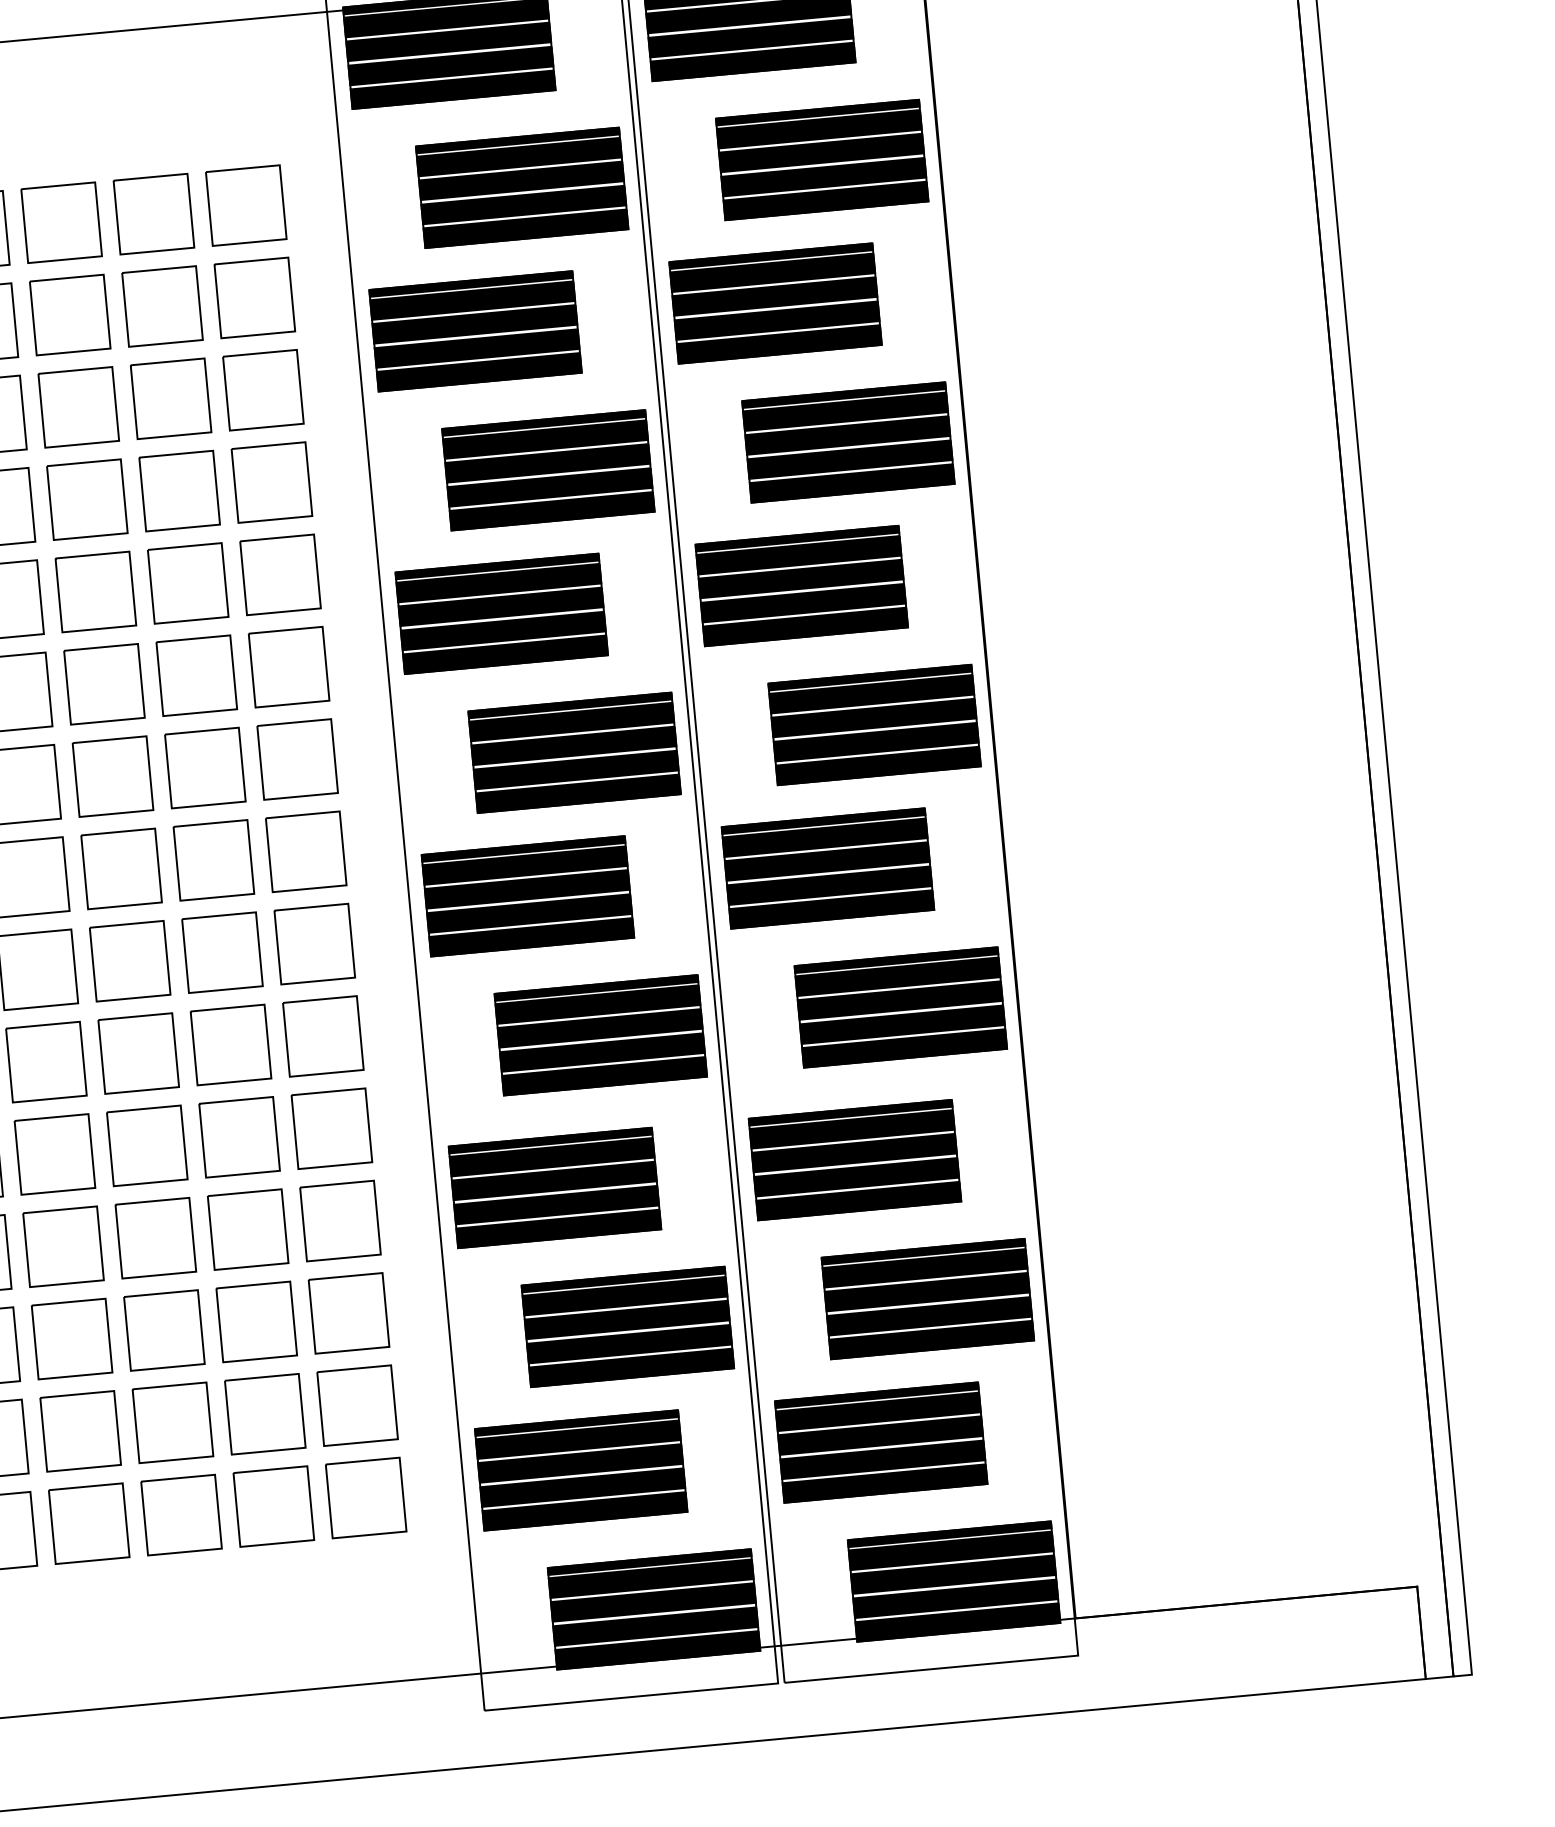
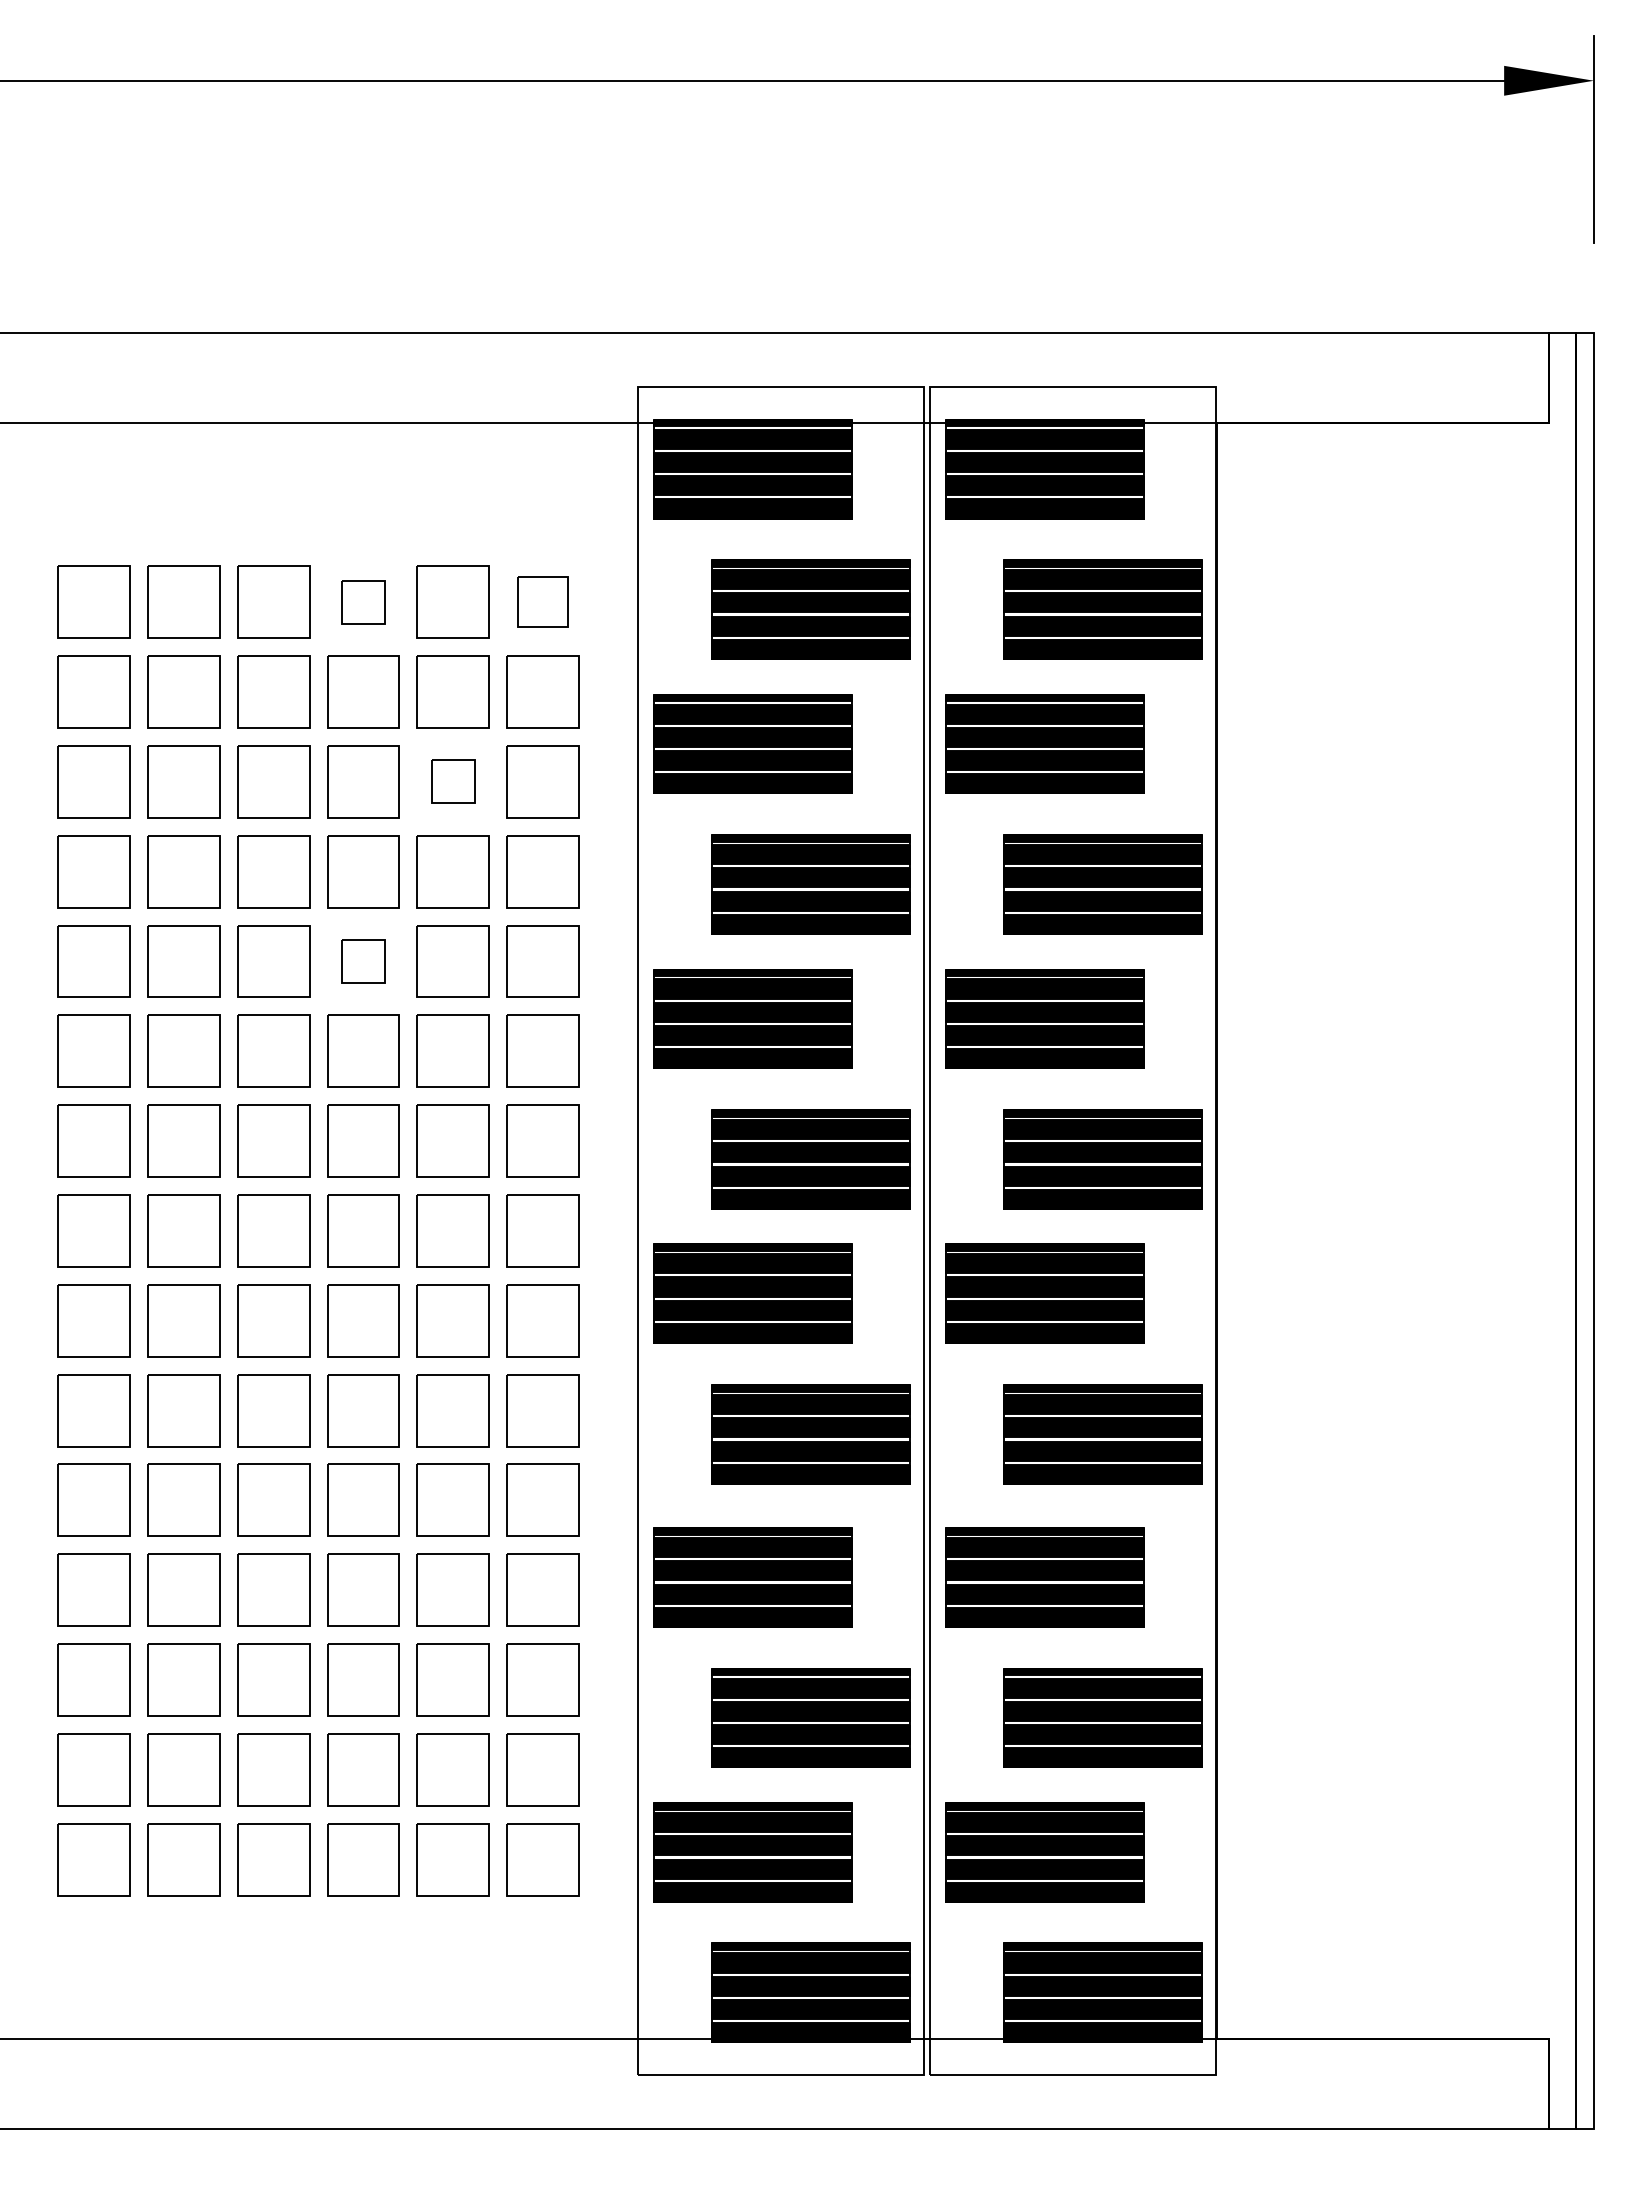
part: (245, 204) -> (542, 601), size x0.7
part: (61, 221) -> (363, 601), size x0.6
part: (170, 398) -> (452, 781), size x0.6
part: (95, 591) -> (363, 961), size x0.6

